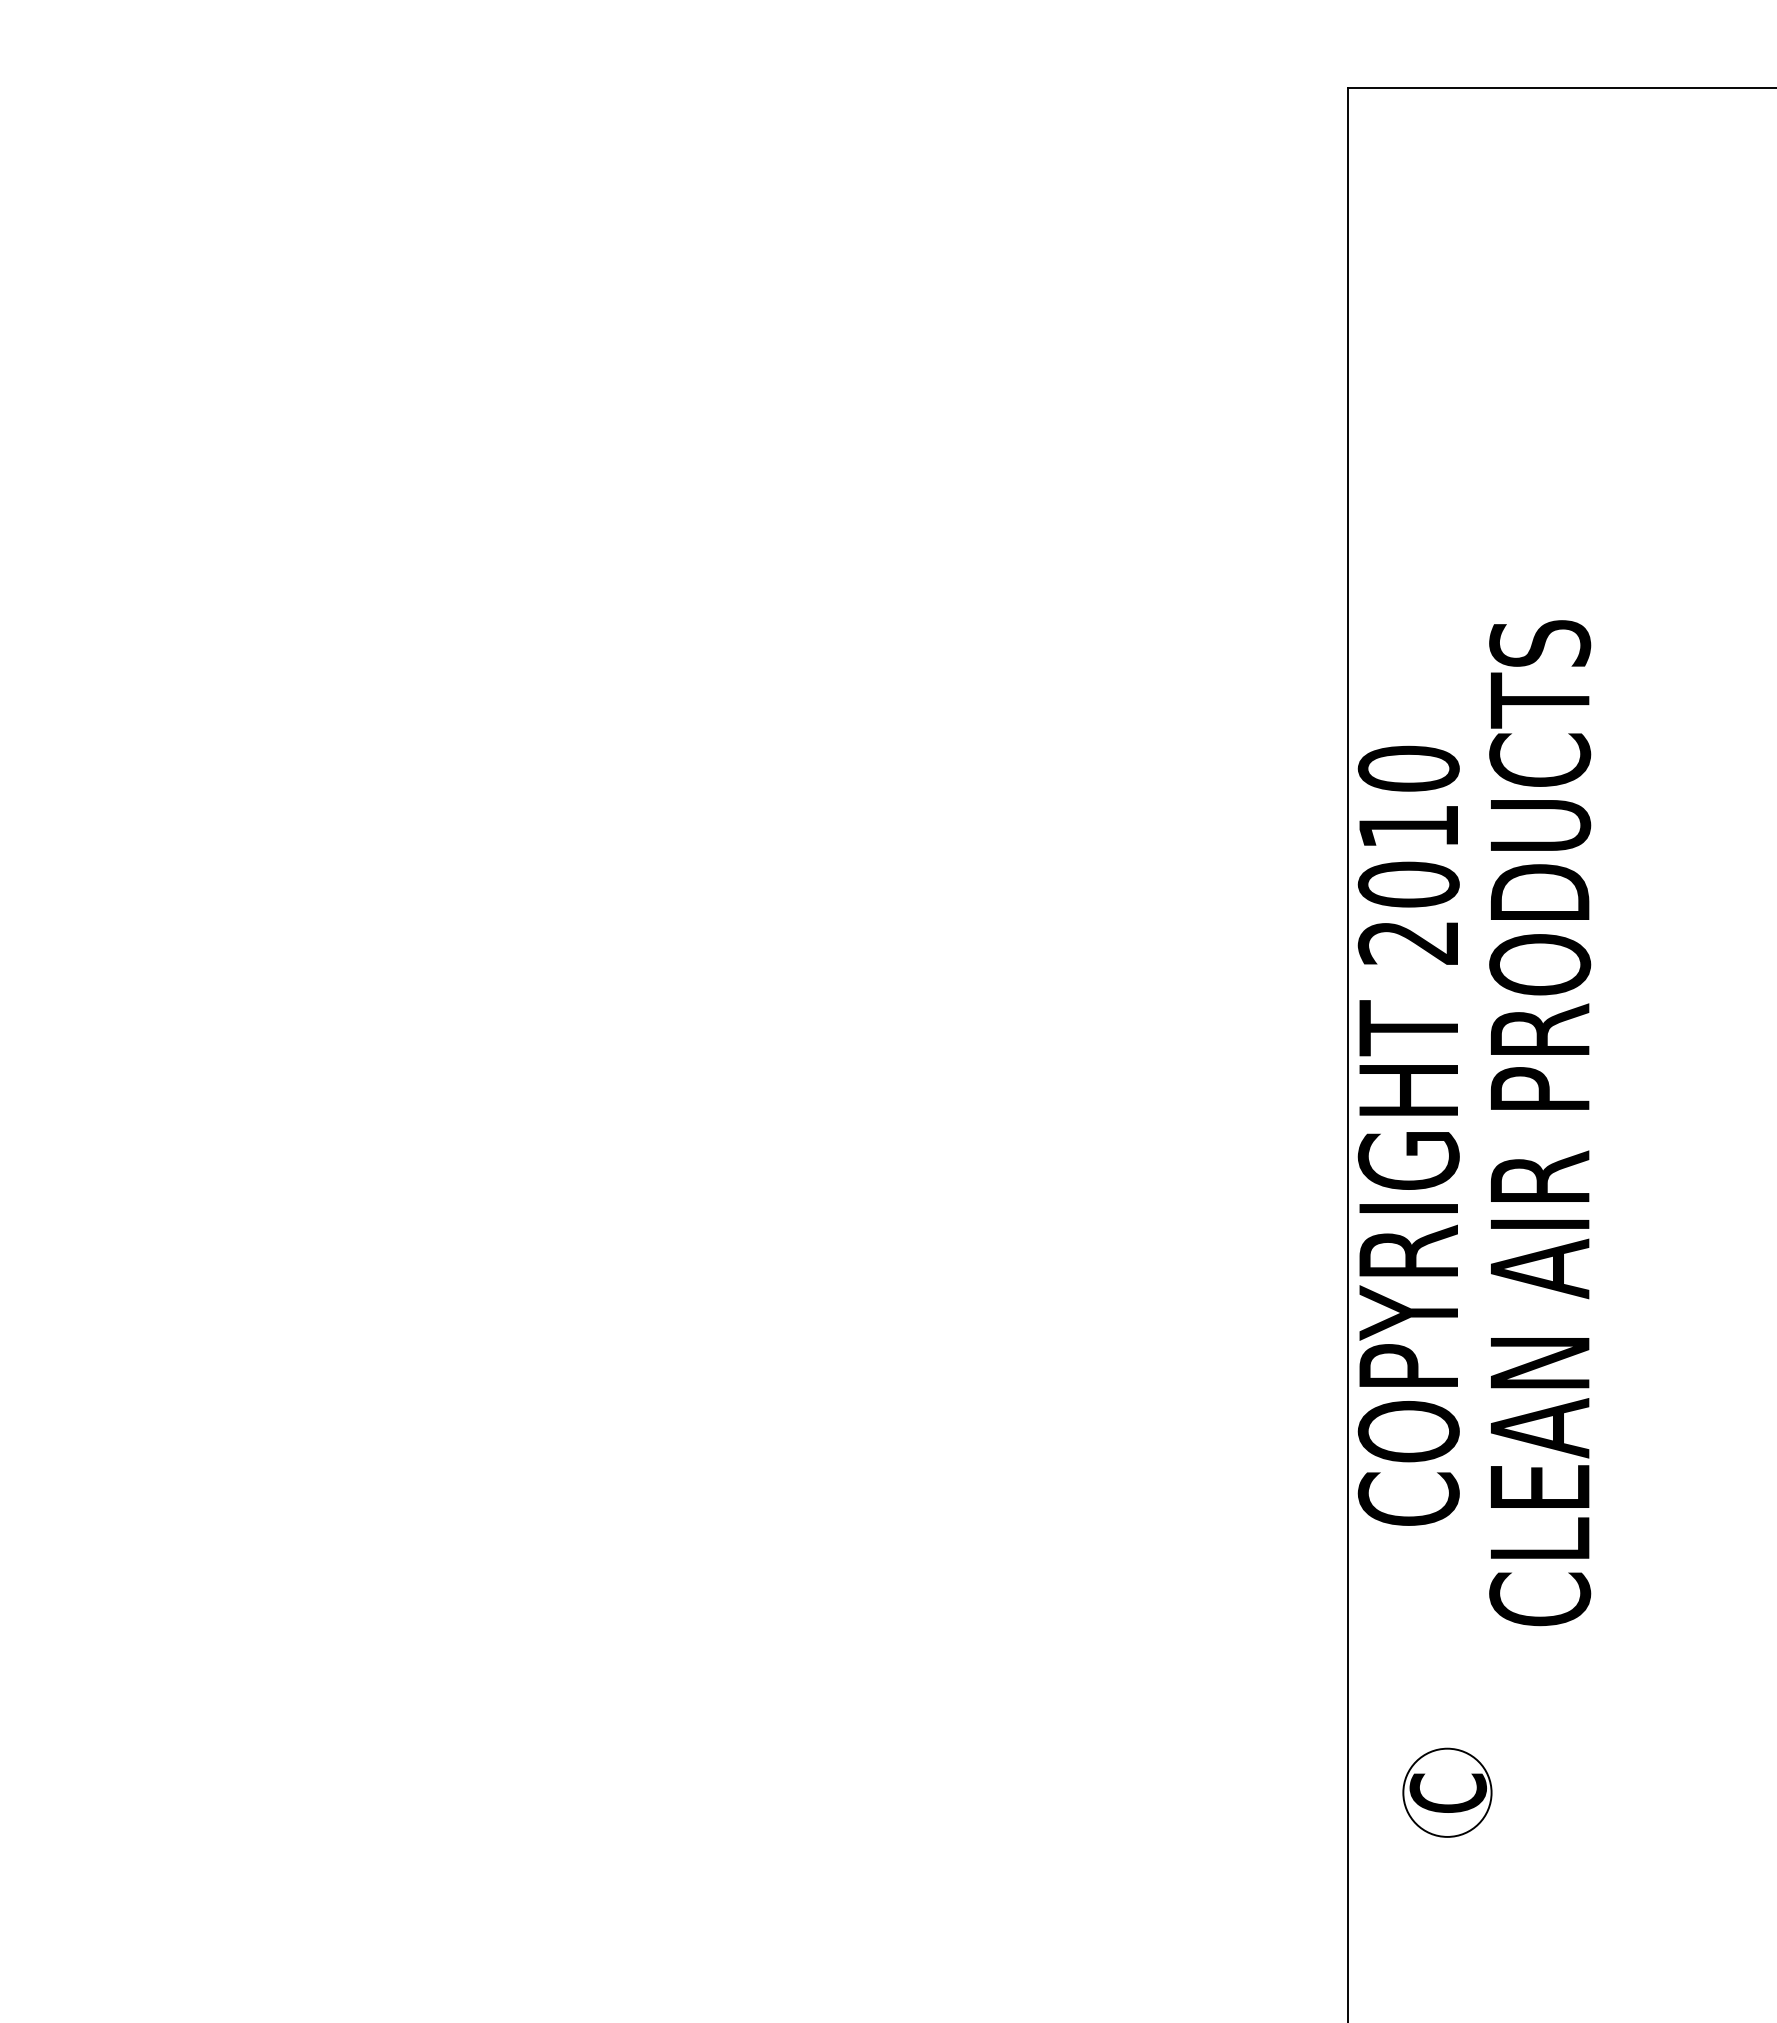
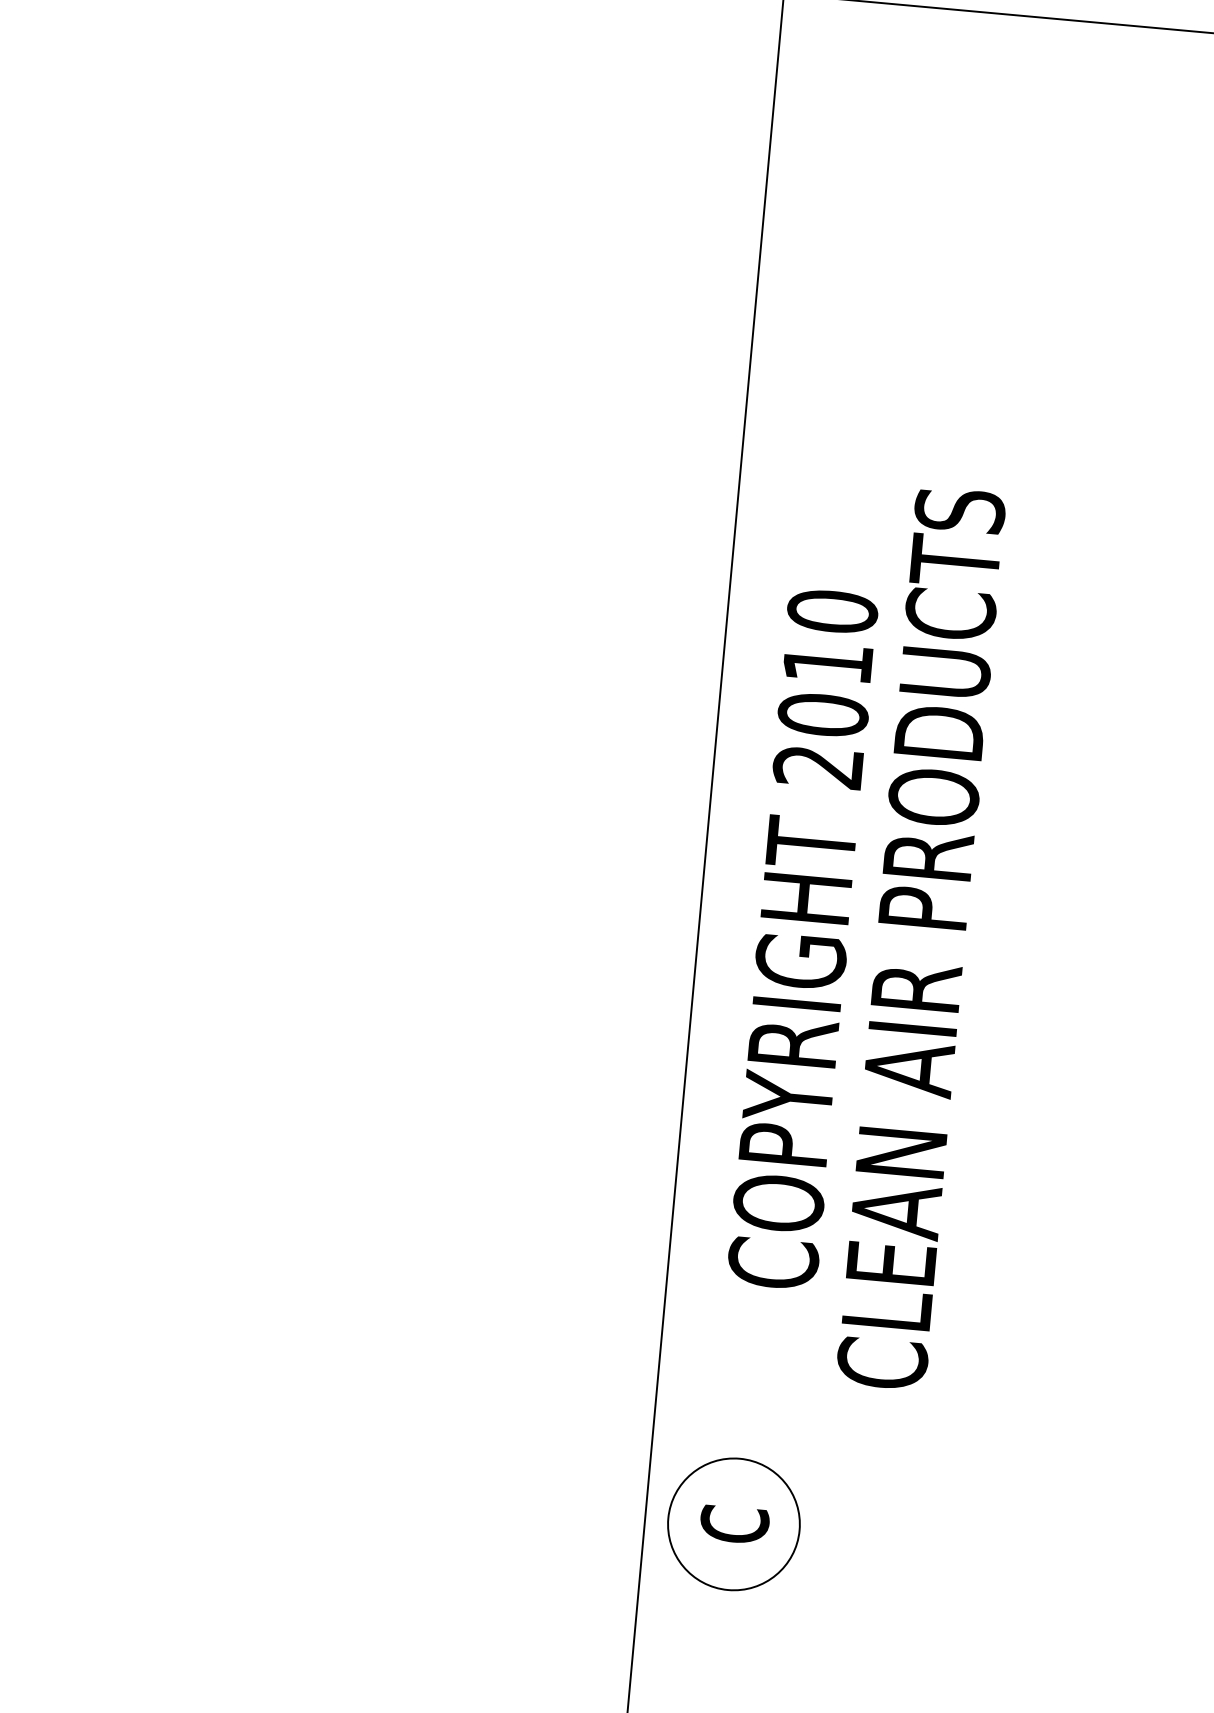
text: (1474, 1123) -> (862, 933), moved
circle: (1446, 1792) -> (733, 1524), size x1.67

